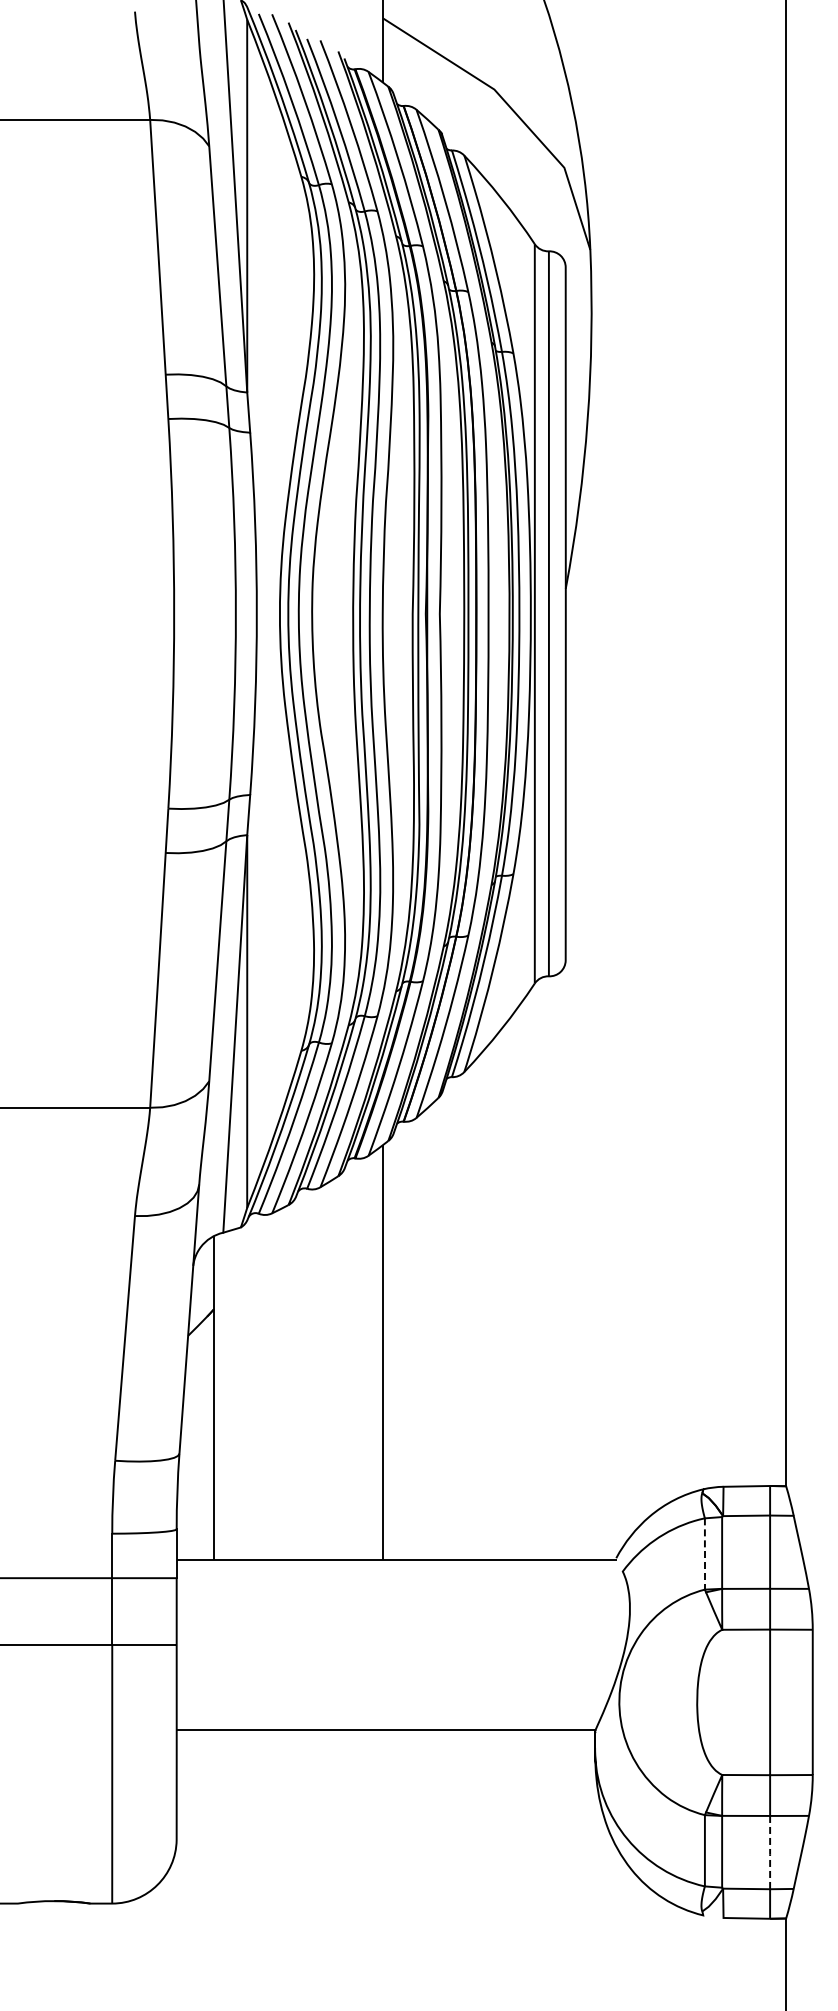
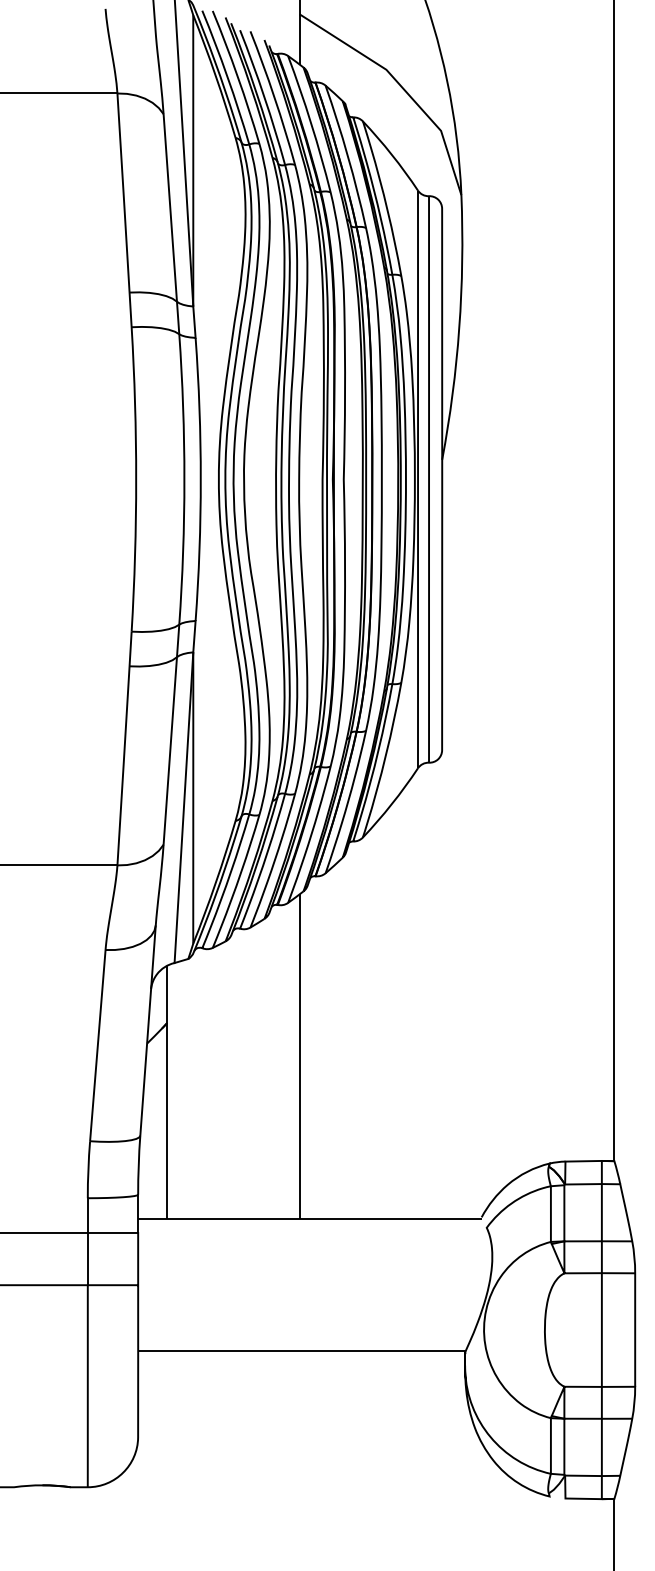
line: (704, 1553) -> (550, 1213), dashed -> solid
line: (770, 1853) -> (602, 1448), dashed -> solid

